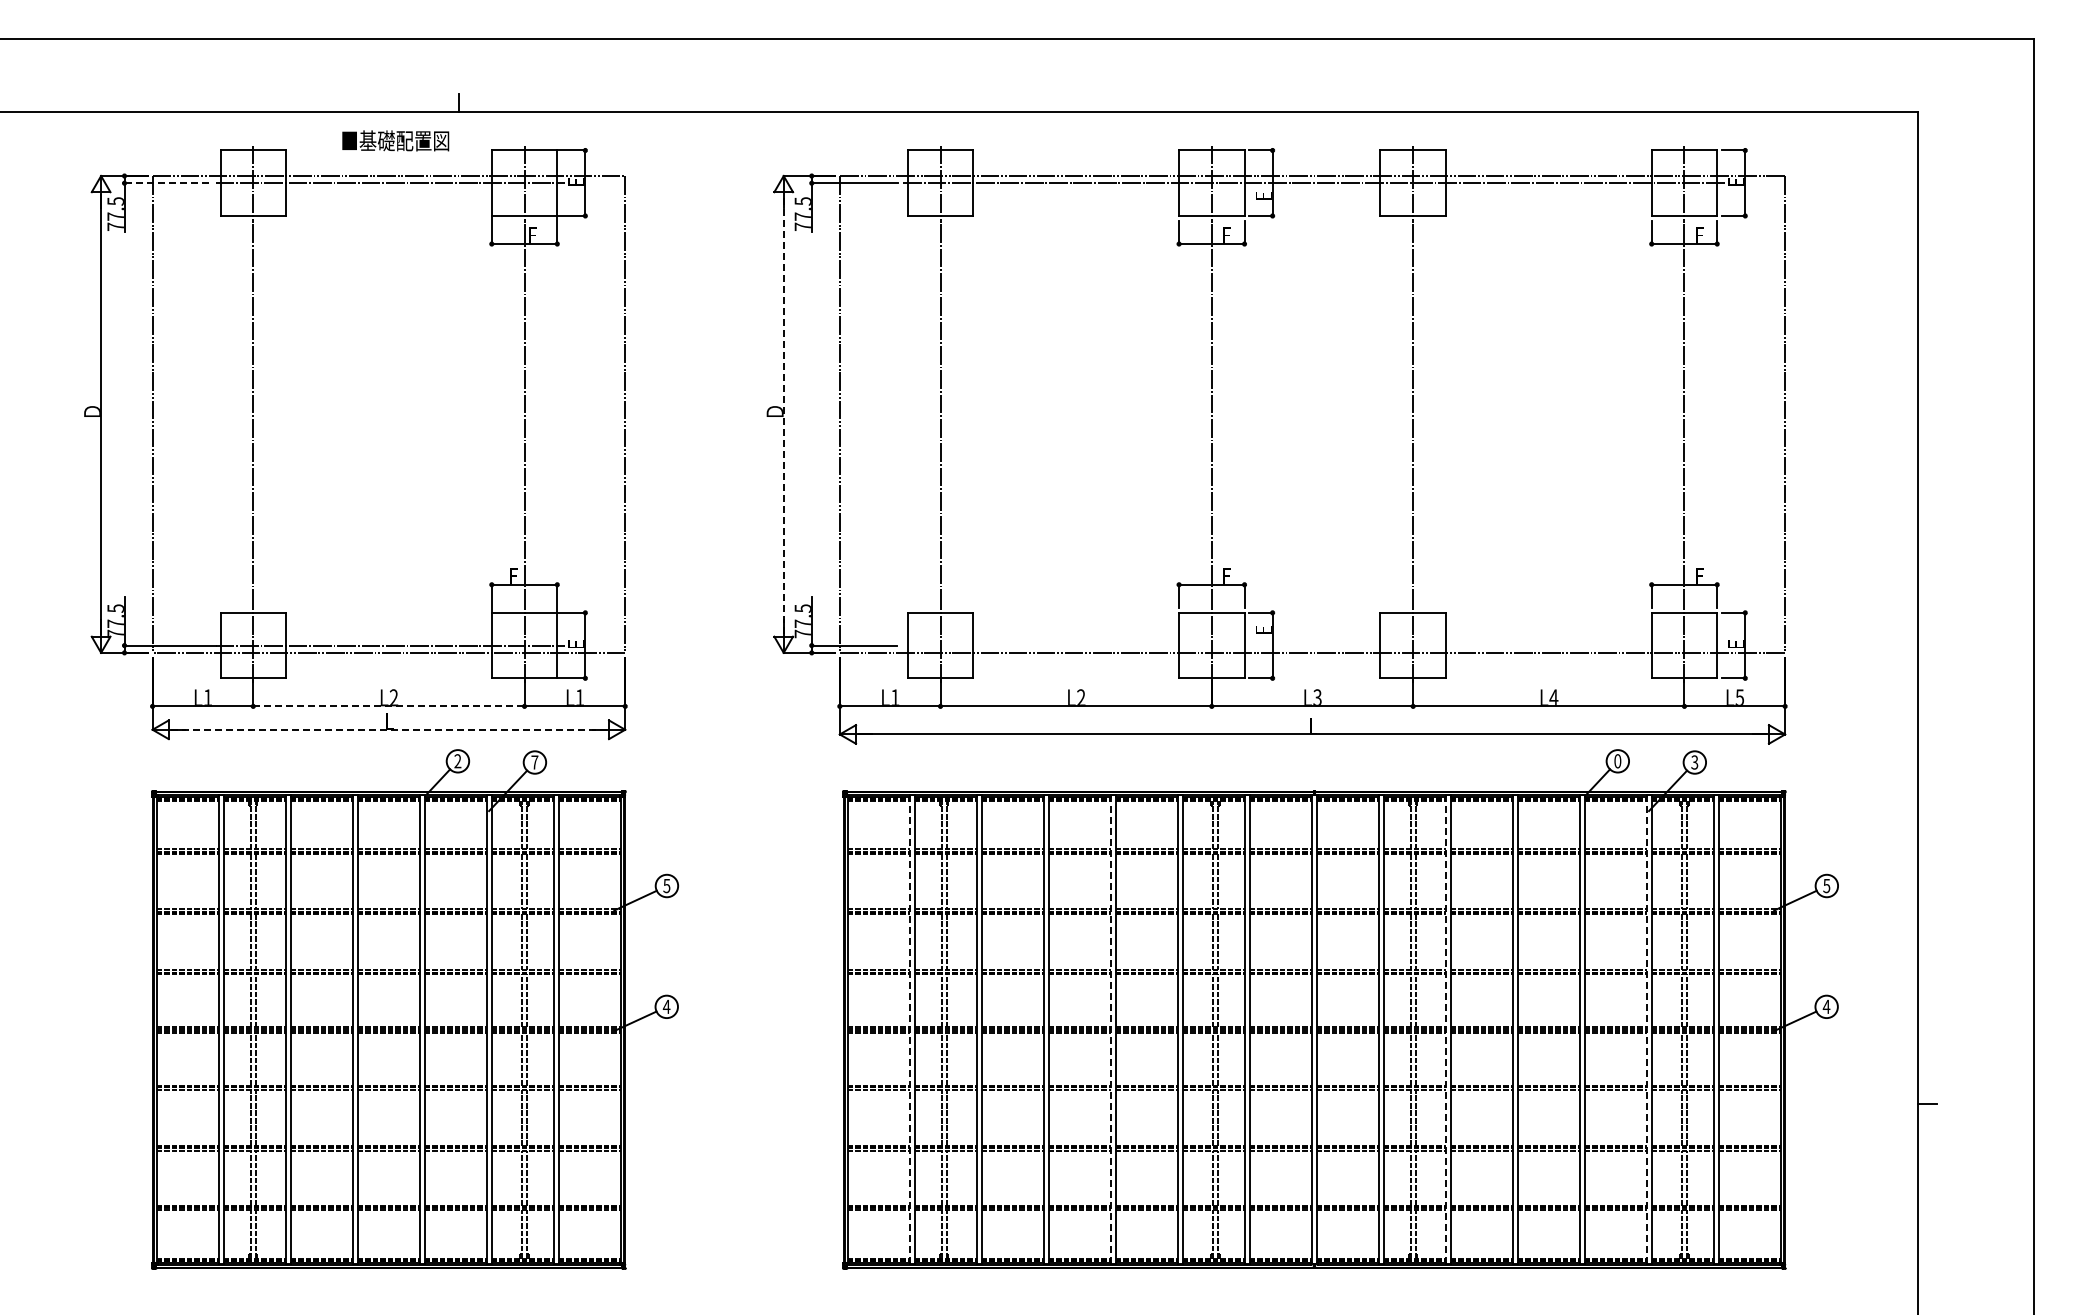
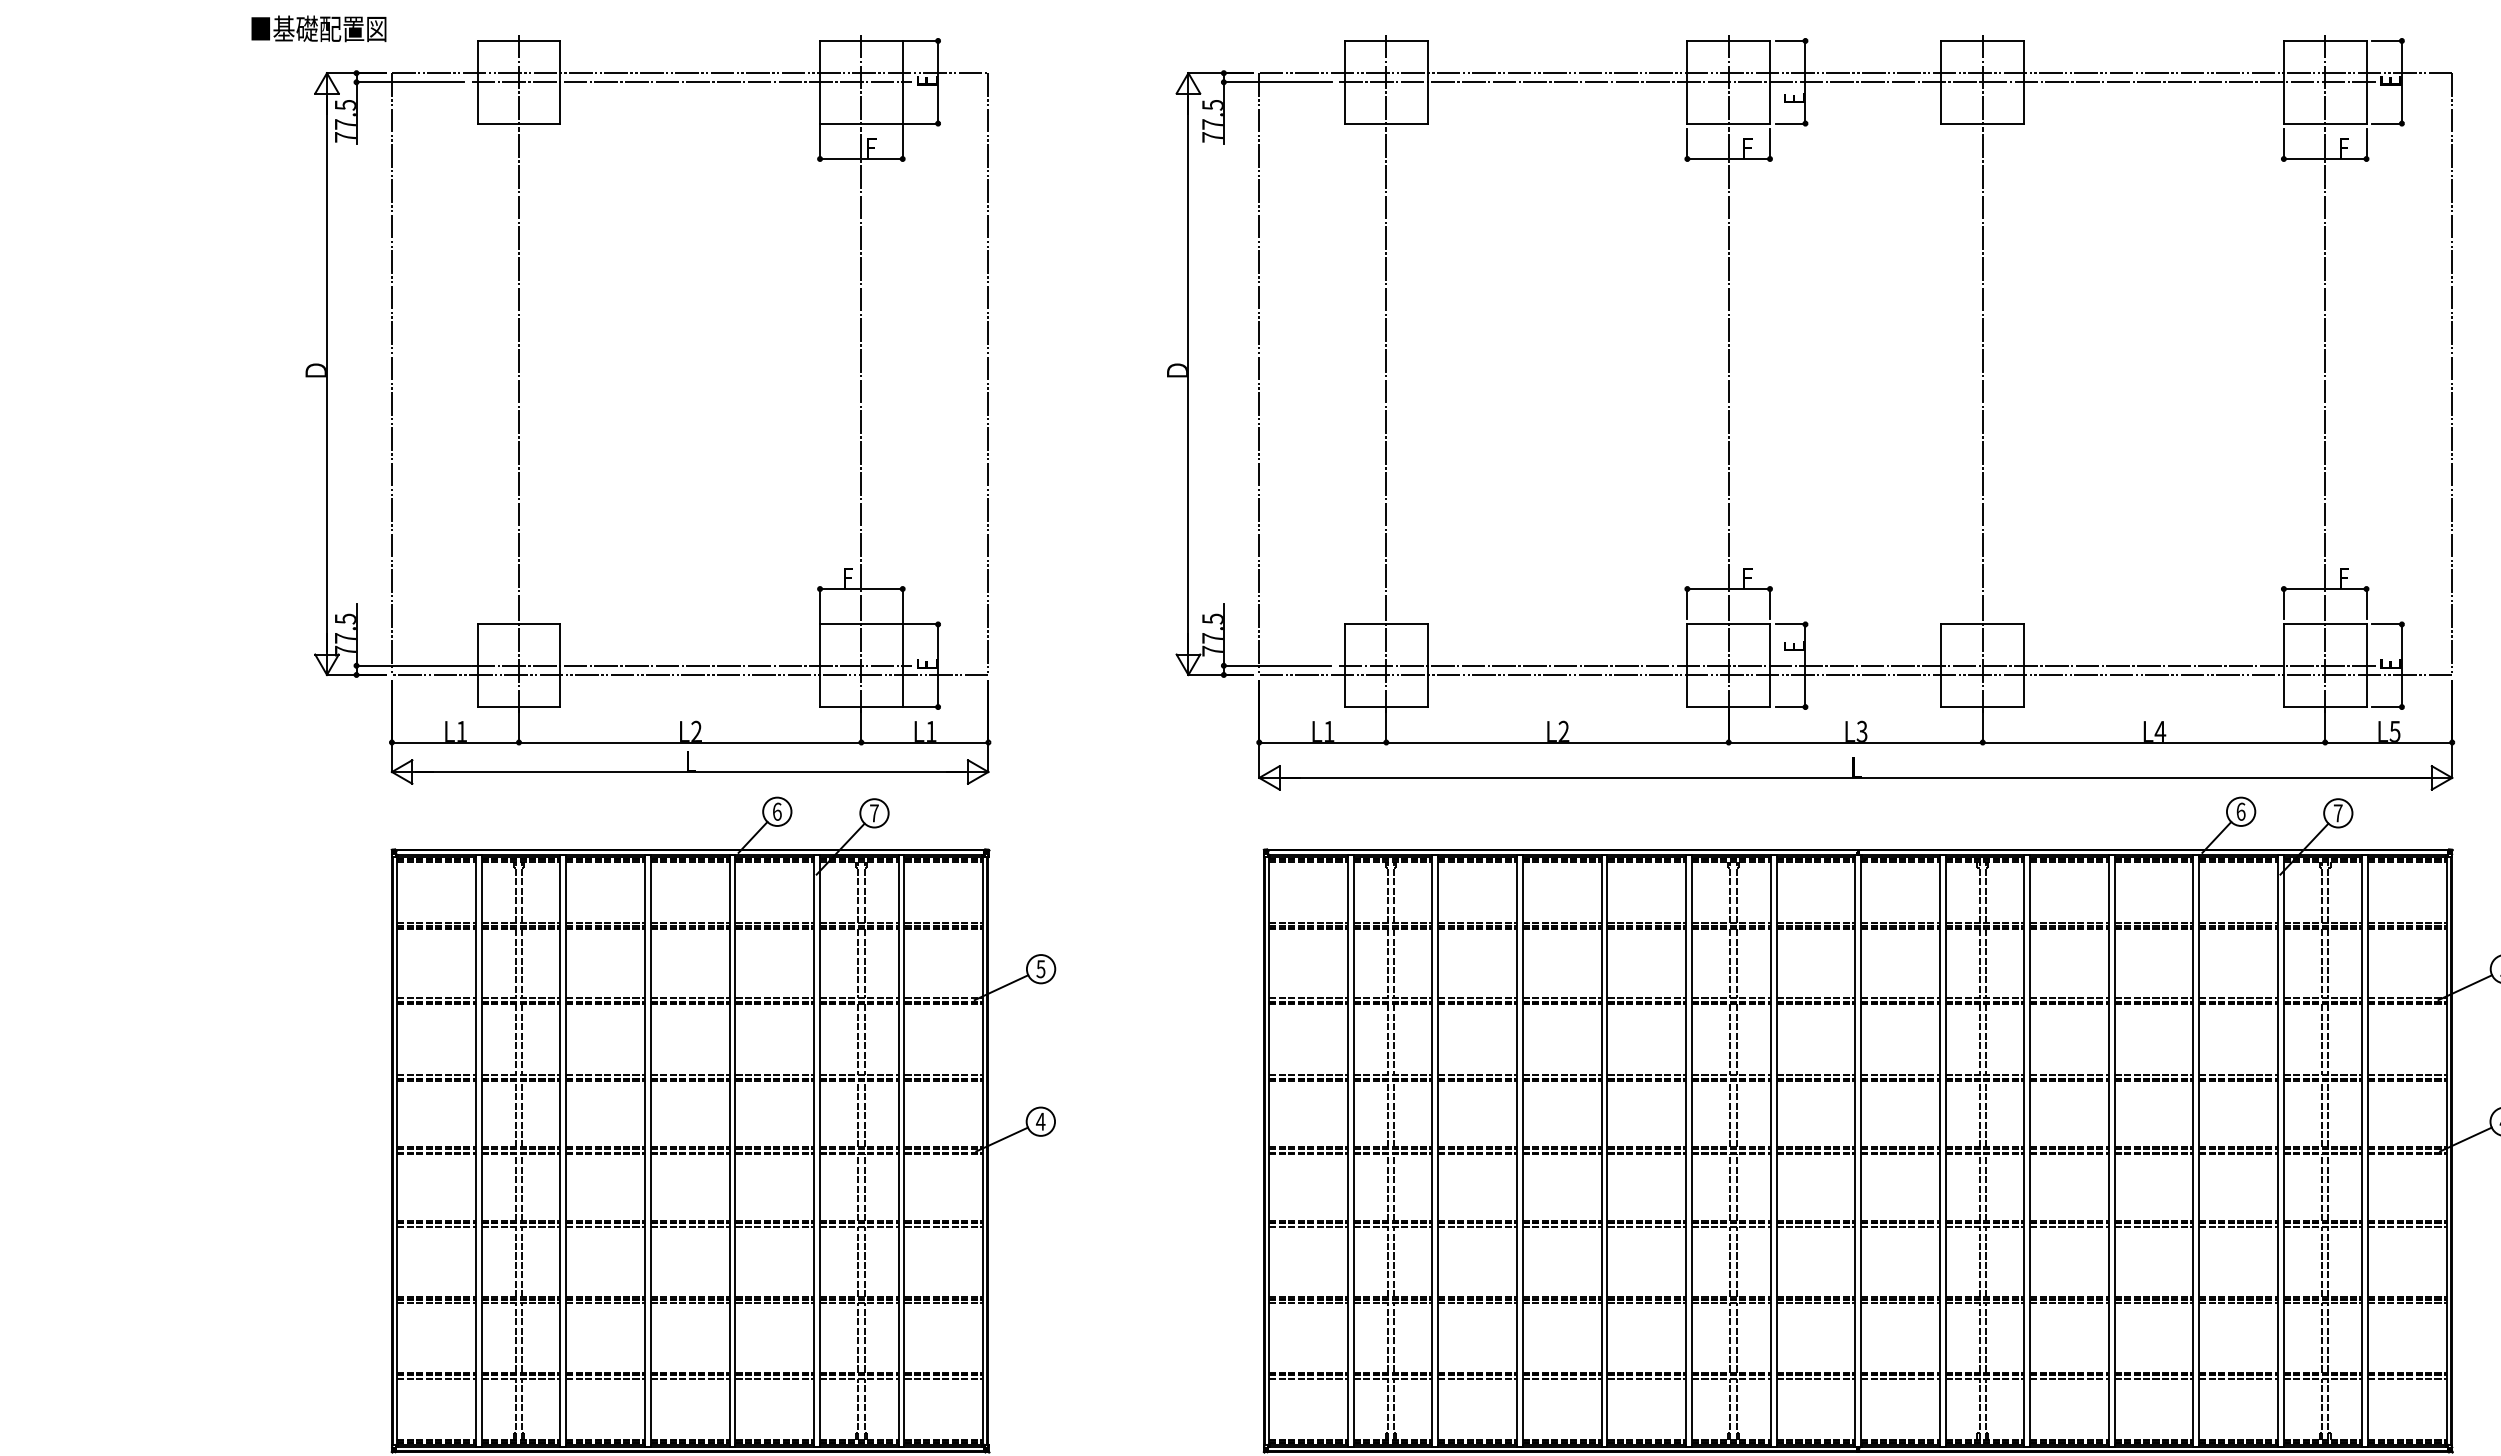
text: (395, 140) -> (318, 28), moved
line: (166, 183) -> (409, 82), dashed -> solid
line: (783, 414) -> (1188, 374), dashed -> solid
line: (1313, 645) -> (1857, 665), added
line: (388, 706) -> (689, 742), dashed -> solid
line: (388, 729) -> (689, 771), dashed -> solid
text: (457, 761) -> (776, 812), 2 -> 6
text: (1617, 761) -> (2240, 812), 0 -> 6
text: (1694, 762) -> (2337, 813), 3 -> 7
line: (910, 1029) -> (1348, 1150), dashed -> solid
line: (1111, 1029) -> (1602, 1150), dashed -> solid
line: (1445, 1029) -> (2023, 1150), dashed -> solid
line: (1646, 1029) -> (2277, 1150), dashed -> solid

